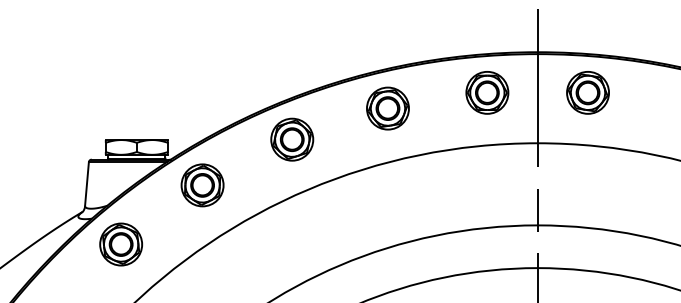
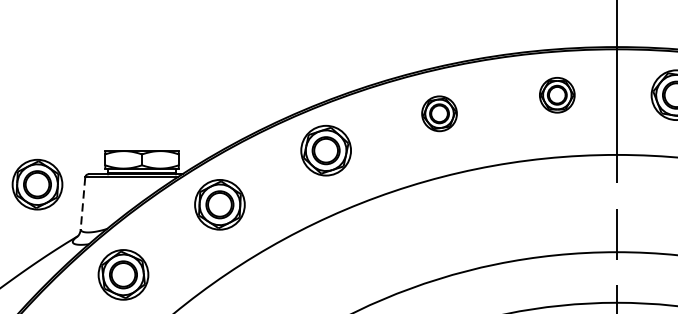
part: (487, 92) -> (557, 94), size x0.7
part: (387, 108) -> (438, 113), size x0.7
part: (48, 168) -> (37, 184), added
line: (86, 184) -> (82, 203), solid -> dashed

